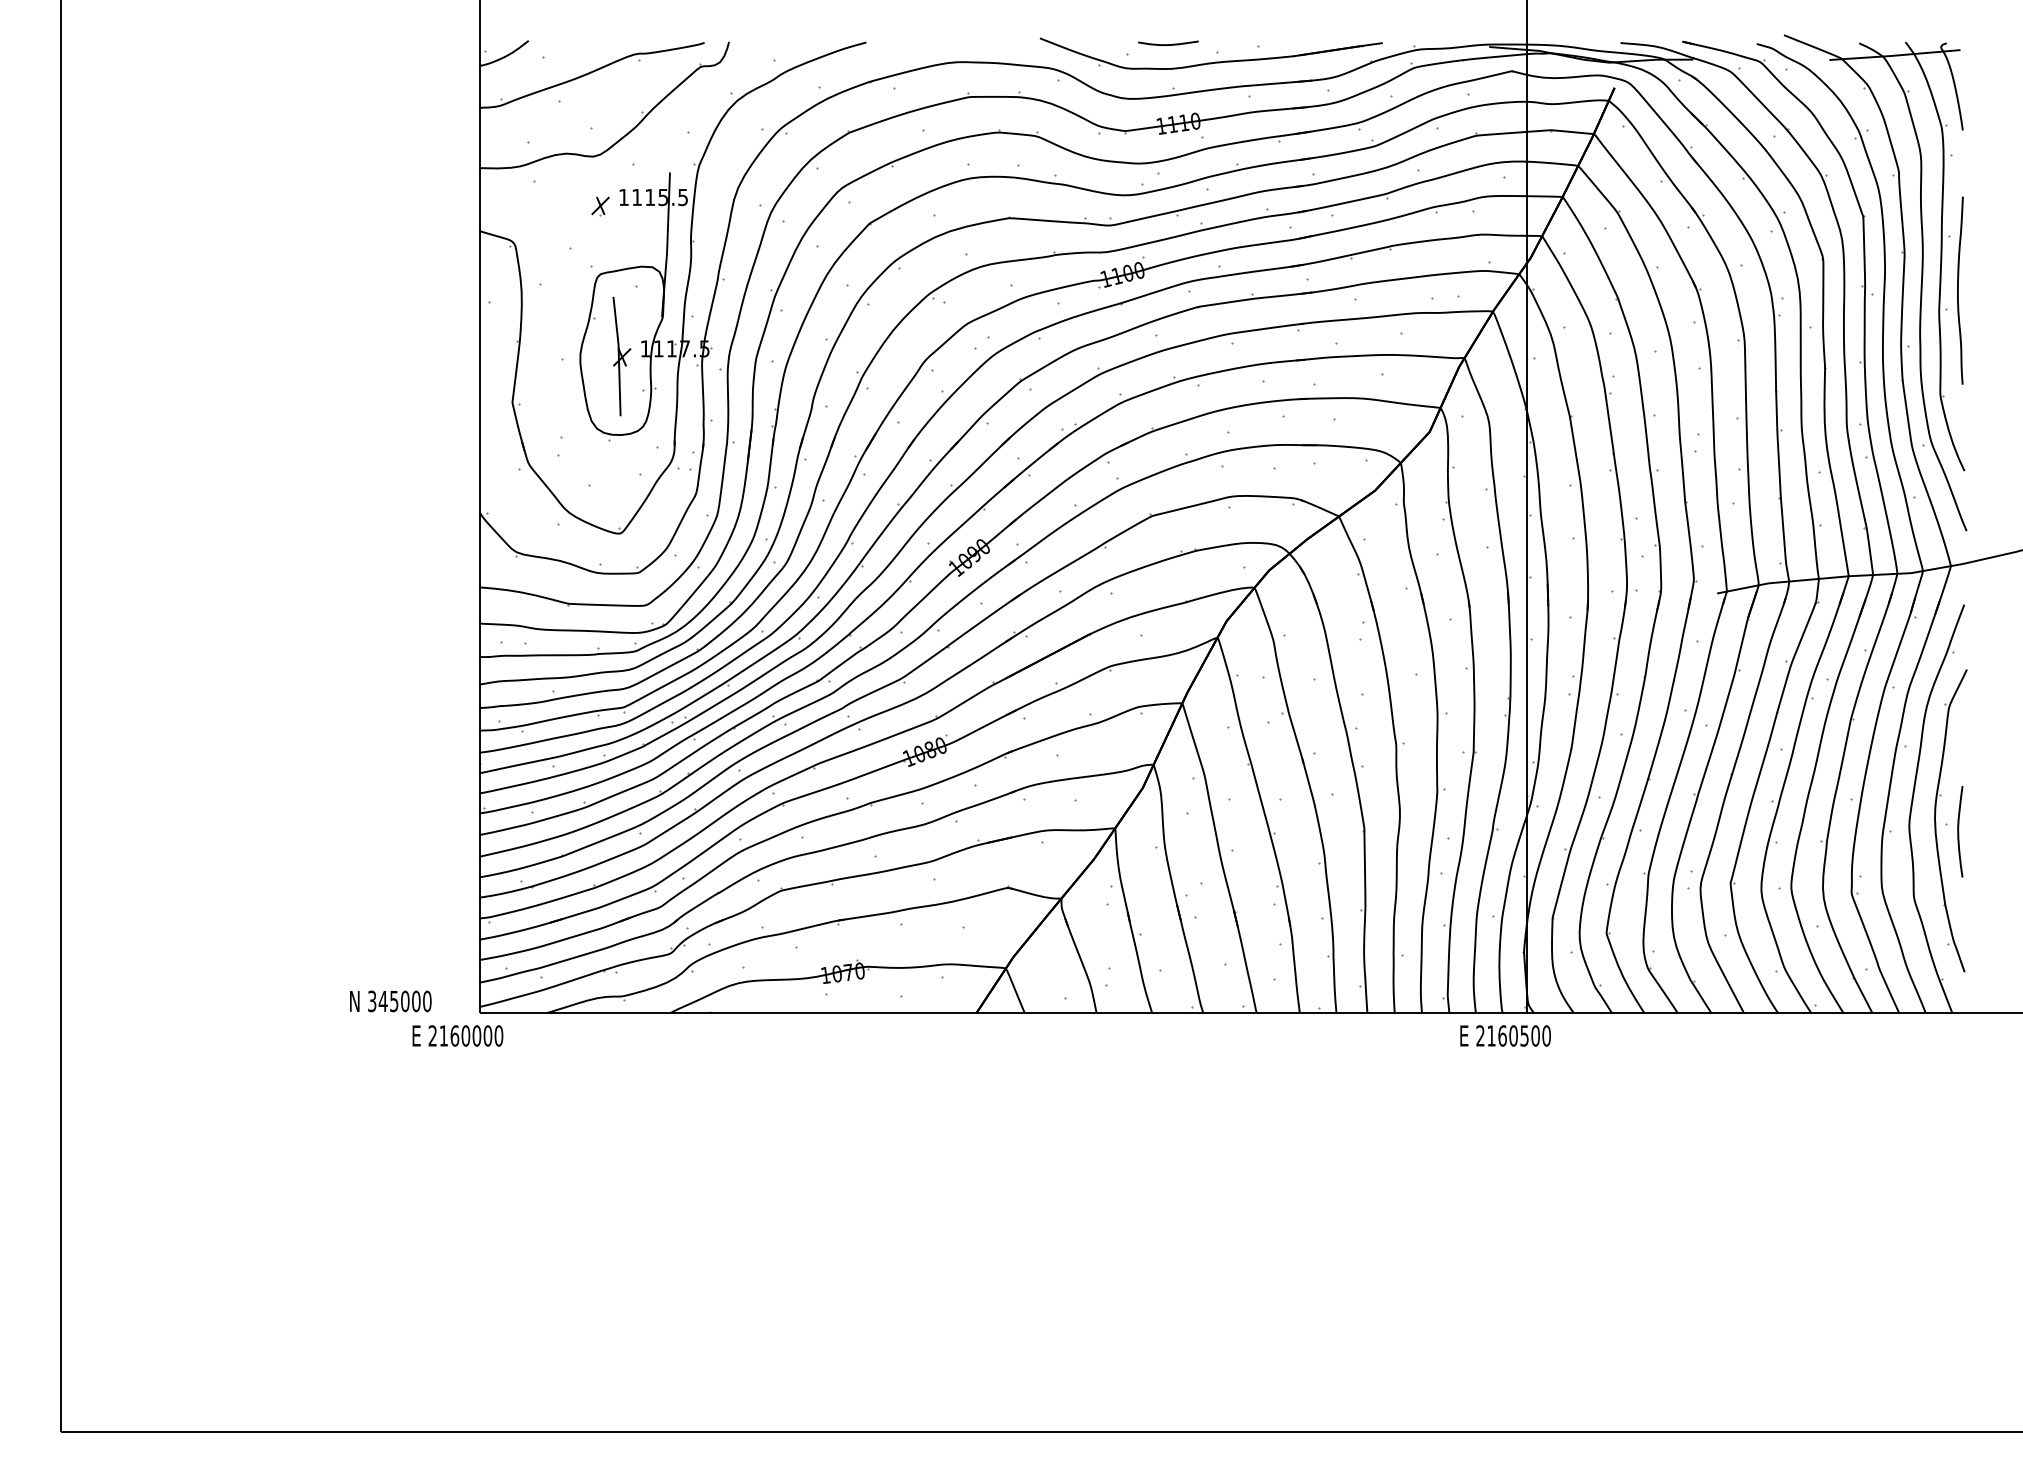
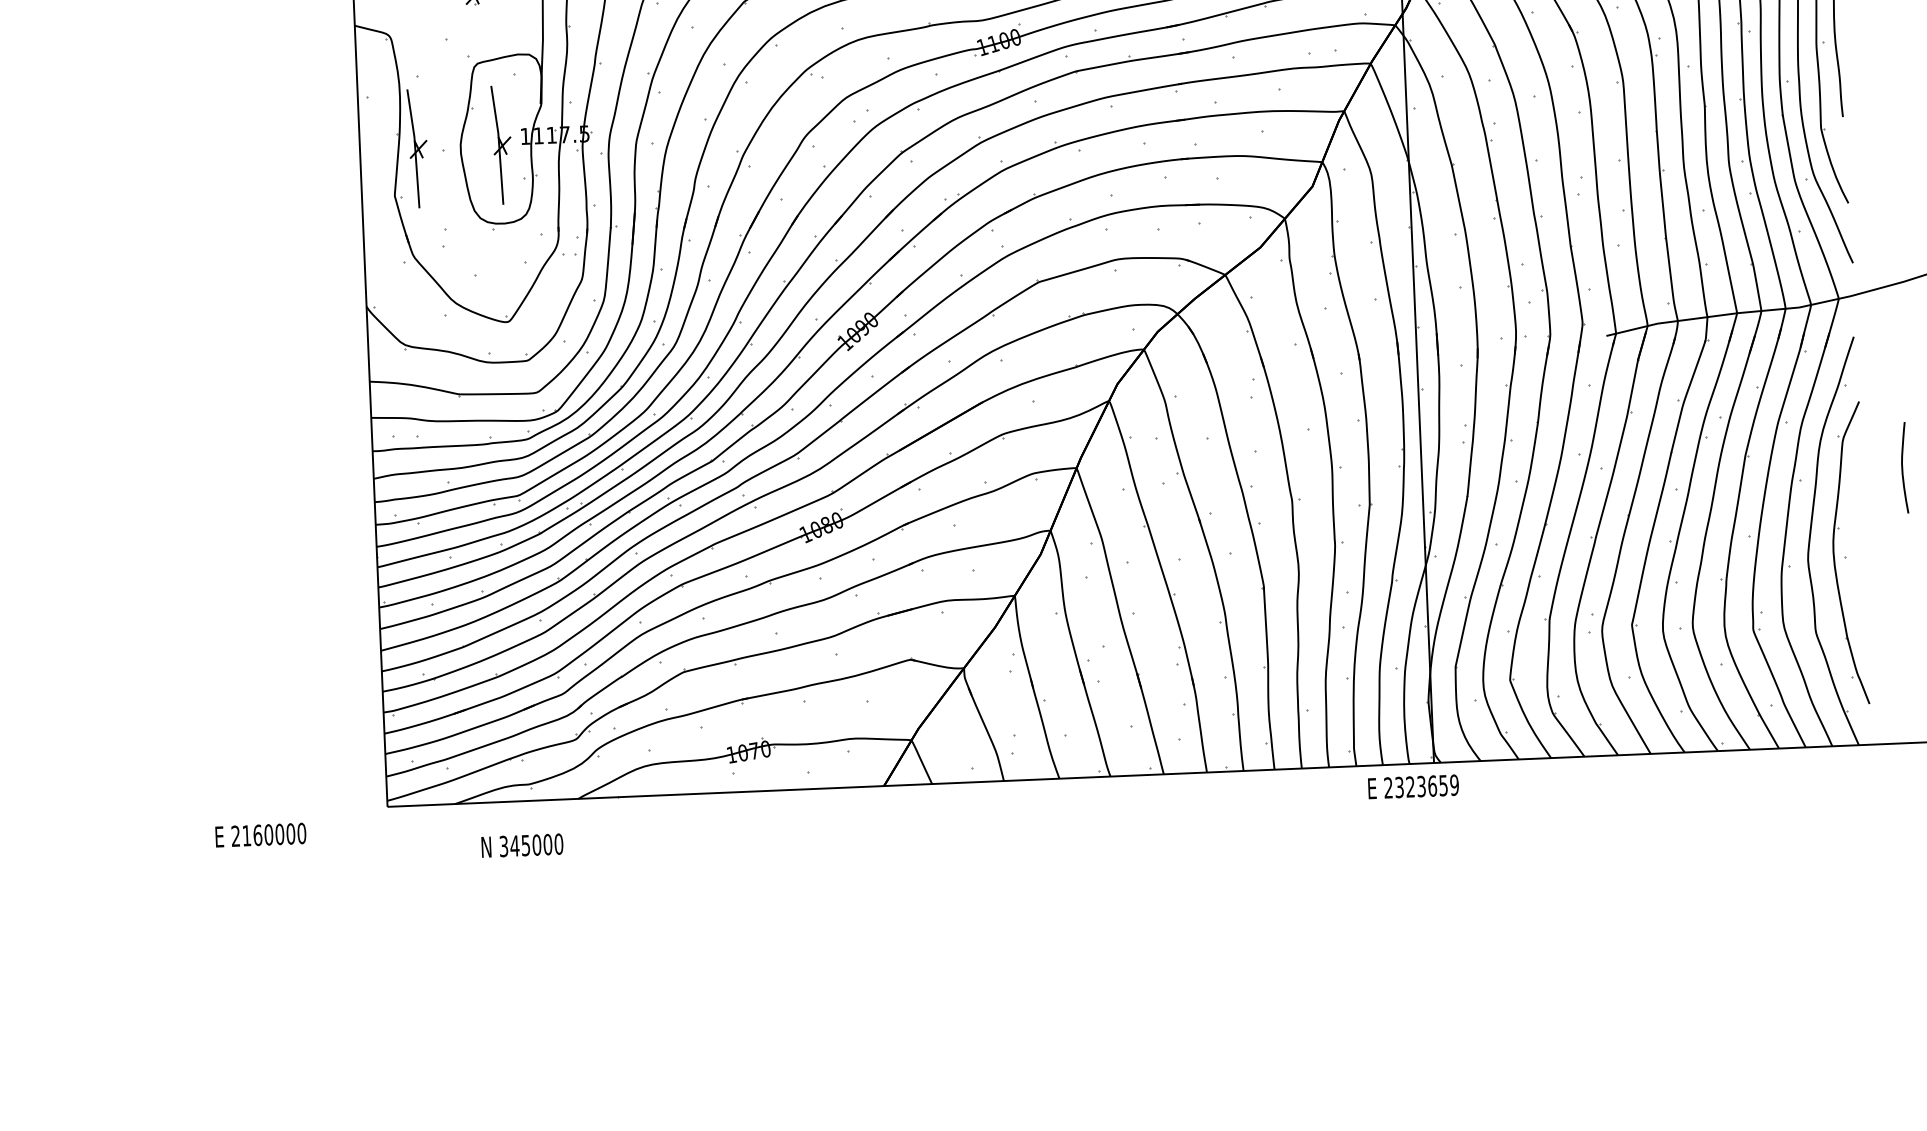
part: (537, 356) -> (417, 148), added
curve: (1959, 831) -> (1903, 467), moved
text: (390, 1001) -> (522, 845), moved
text: (457, 1035) -> (260, 834), moved
text: (1518, 1035) -> (1426, 785), 2160500 -> 2323659

